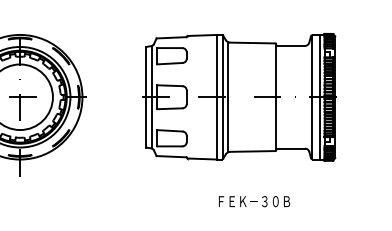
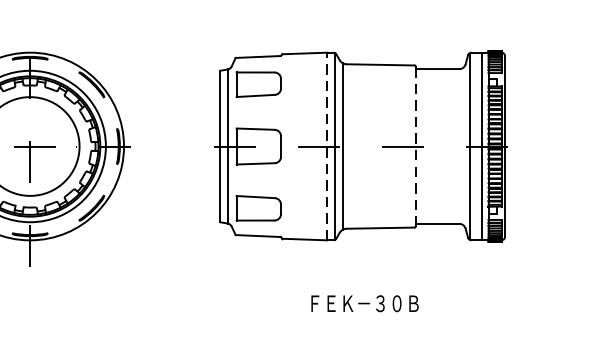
line: (217, 96) -> (327, 145), solid -> dashed
line: (276, 97) -> (416, 146), solid -> dashed
text: (254, 201) -> (365, 303), moved

